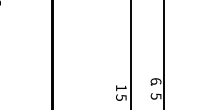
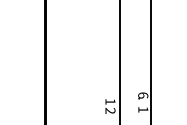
text: (156, 96) -> (143, 109), 5 -> 1
text: (121, 97) -> (110, 110), 5 -> 2

